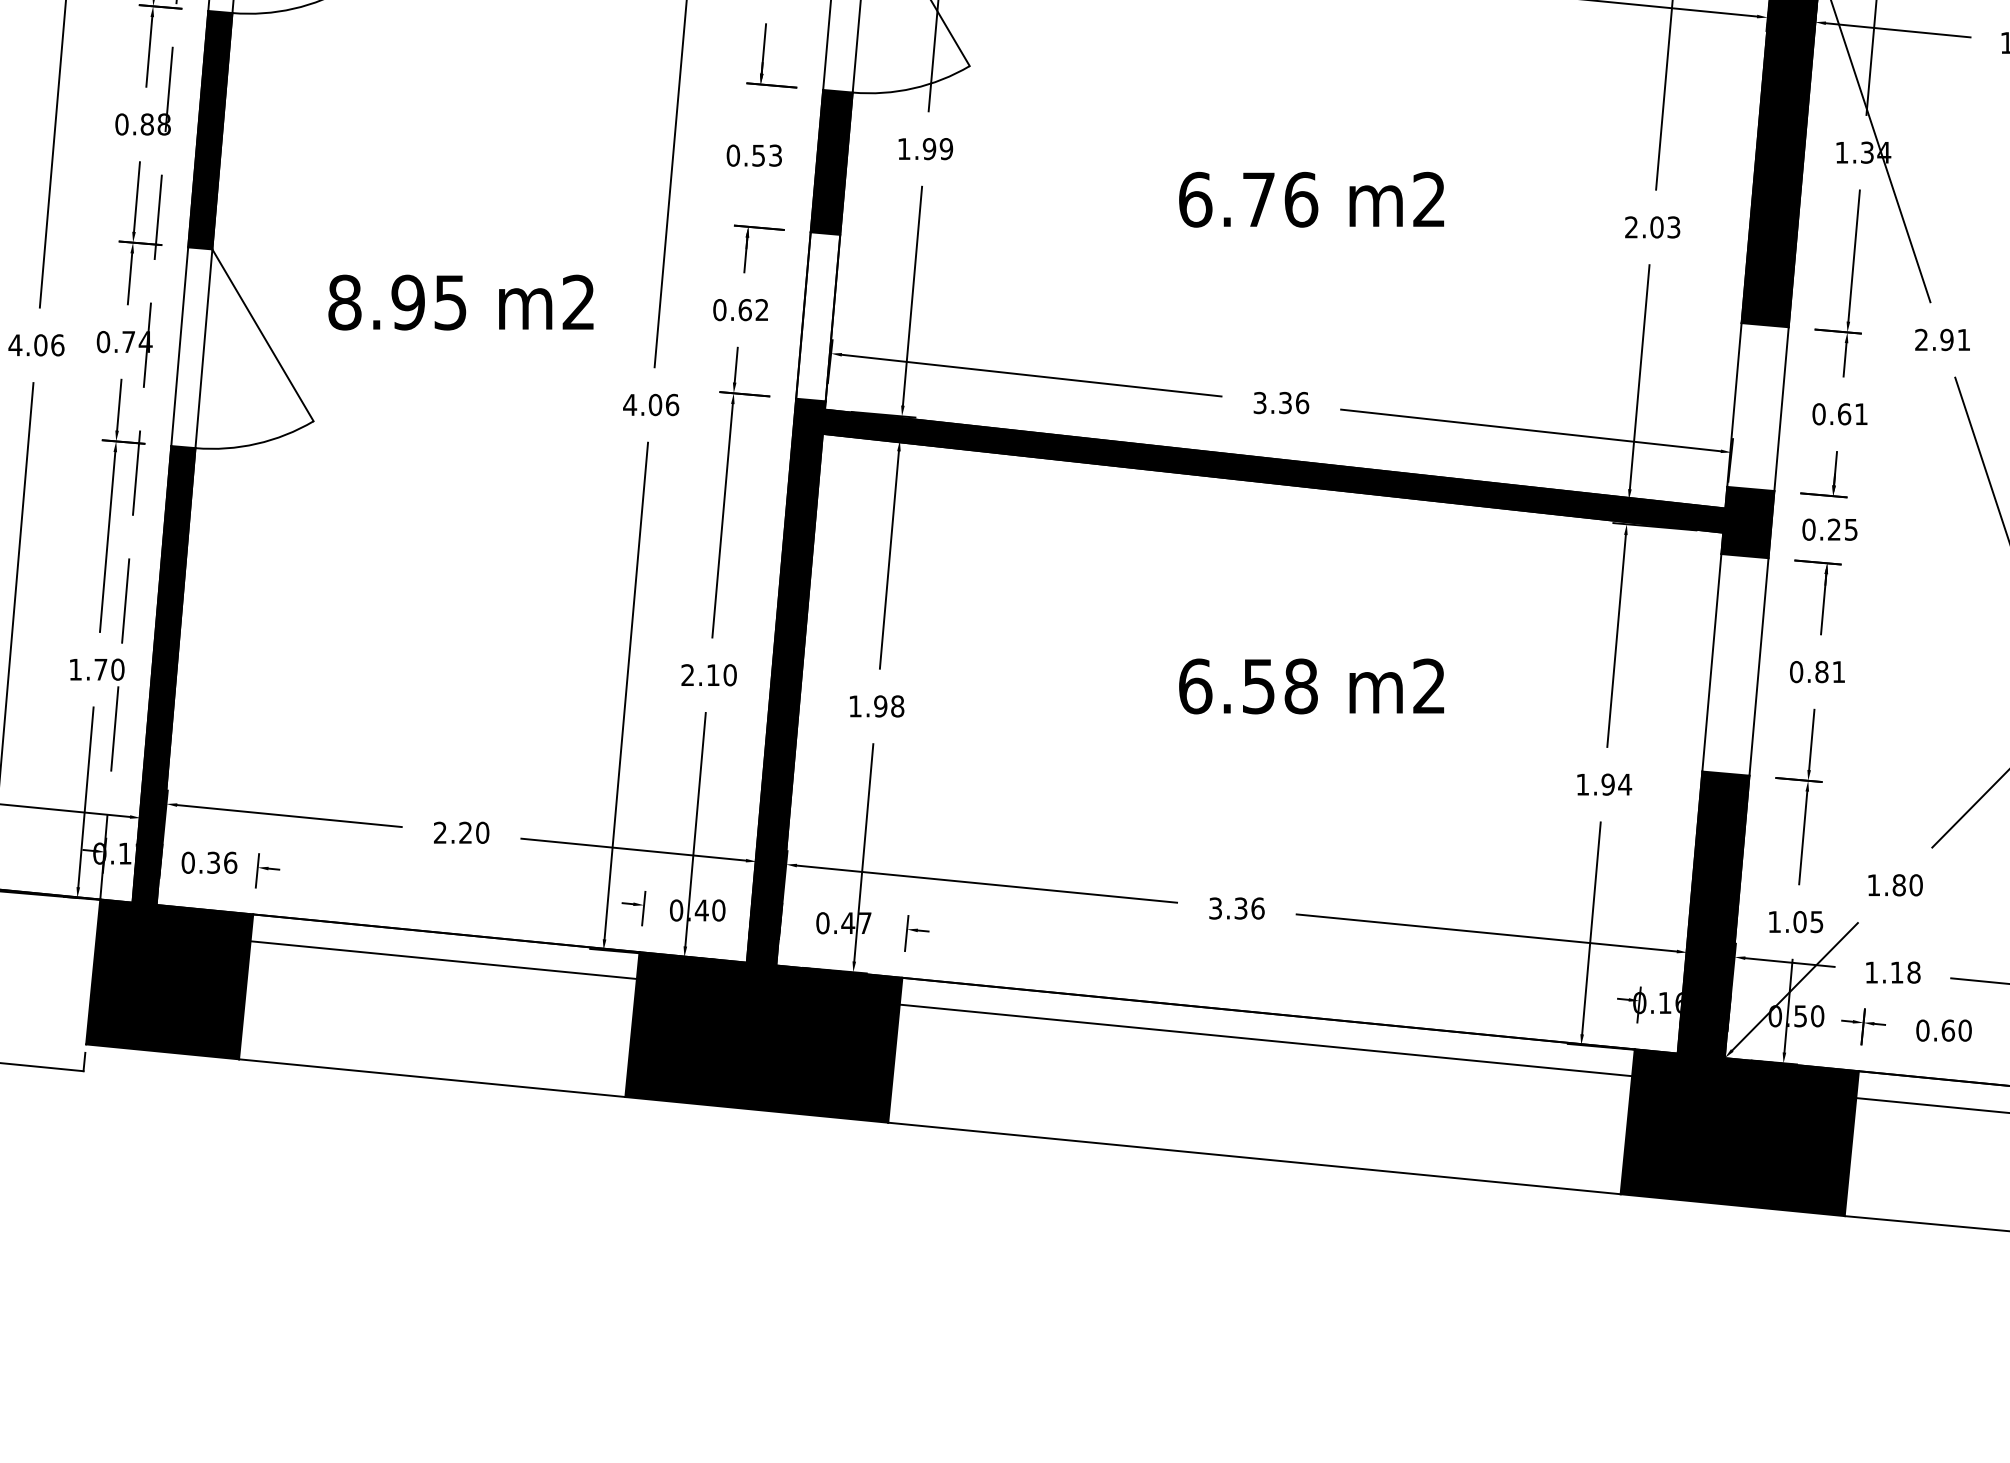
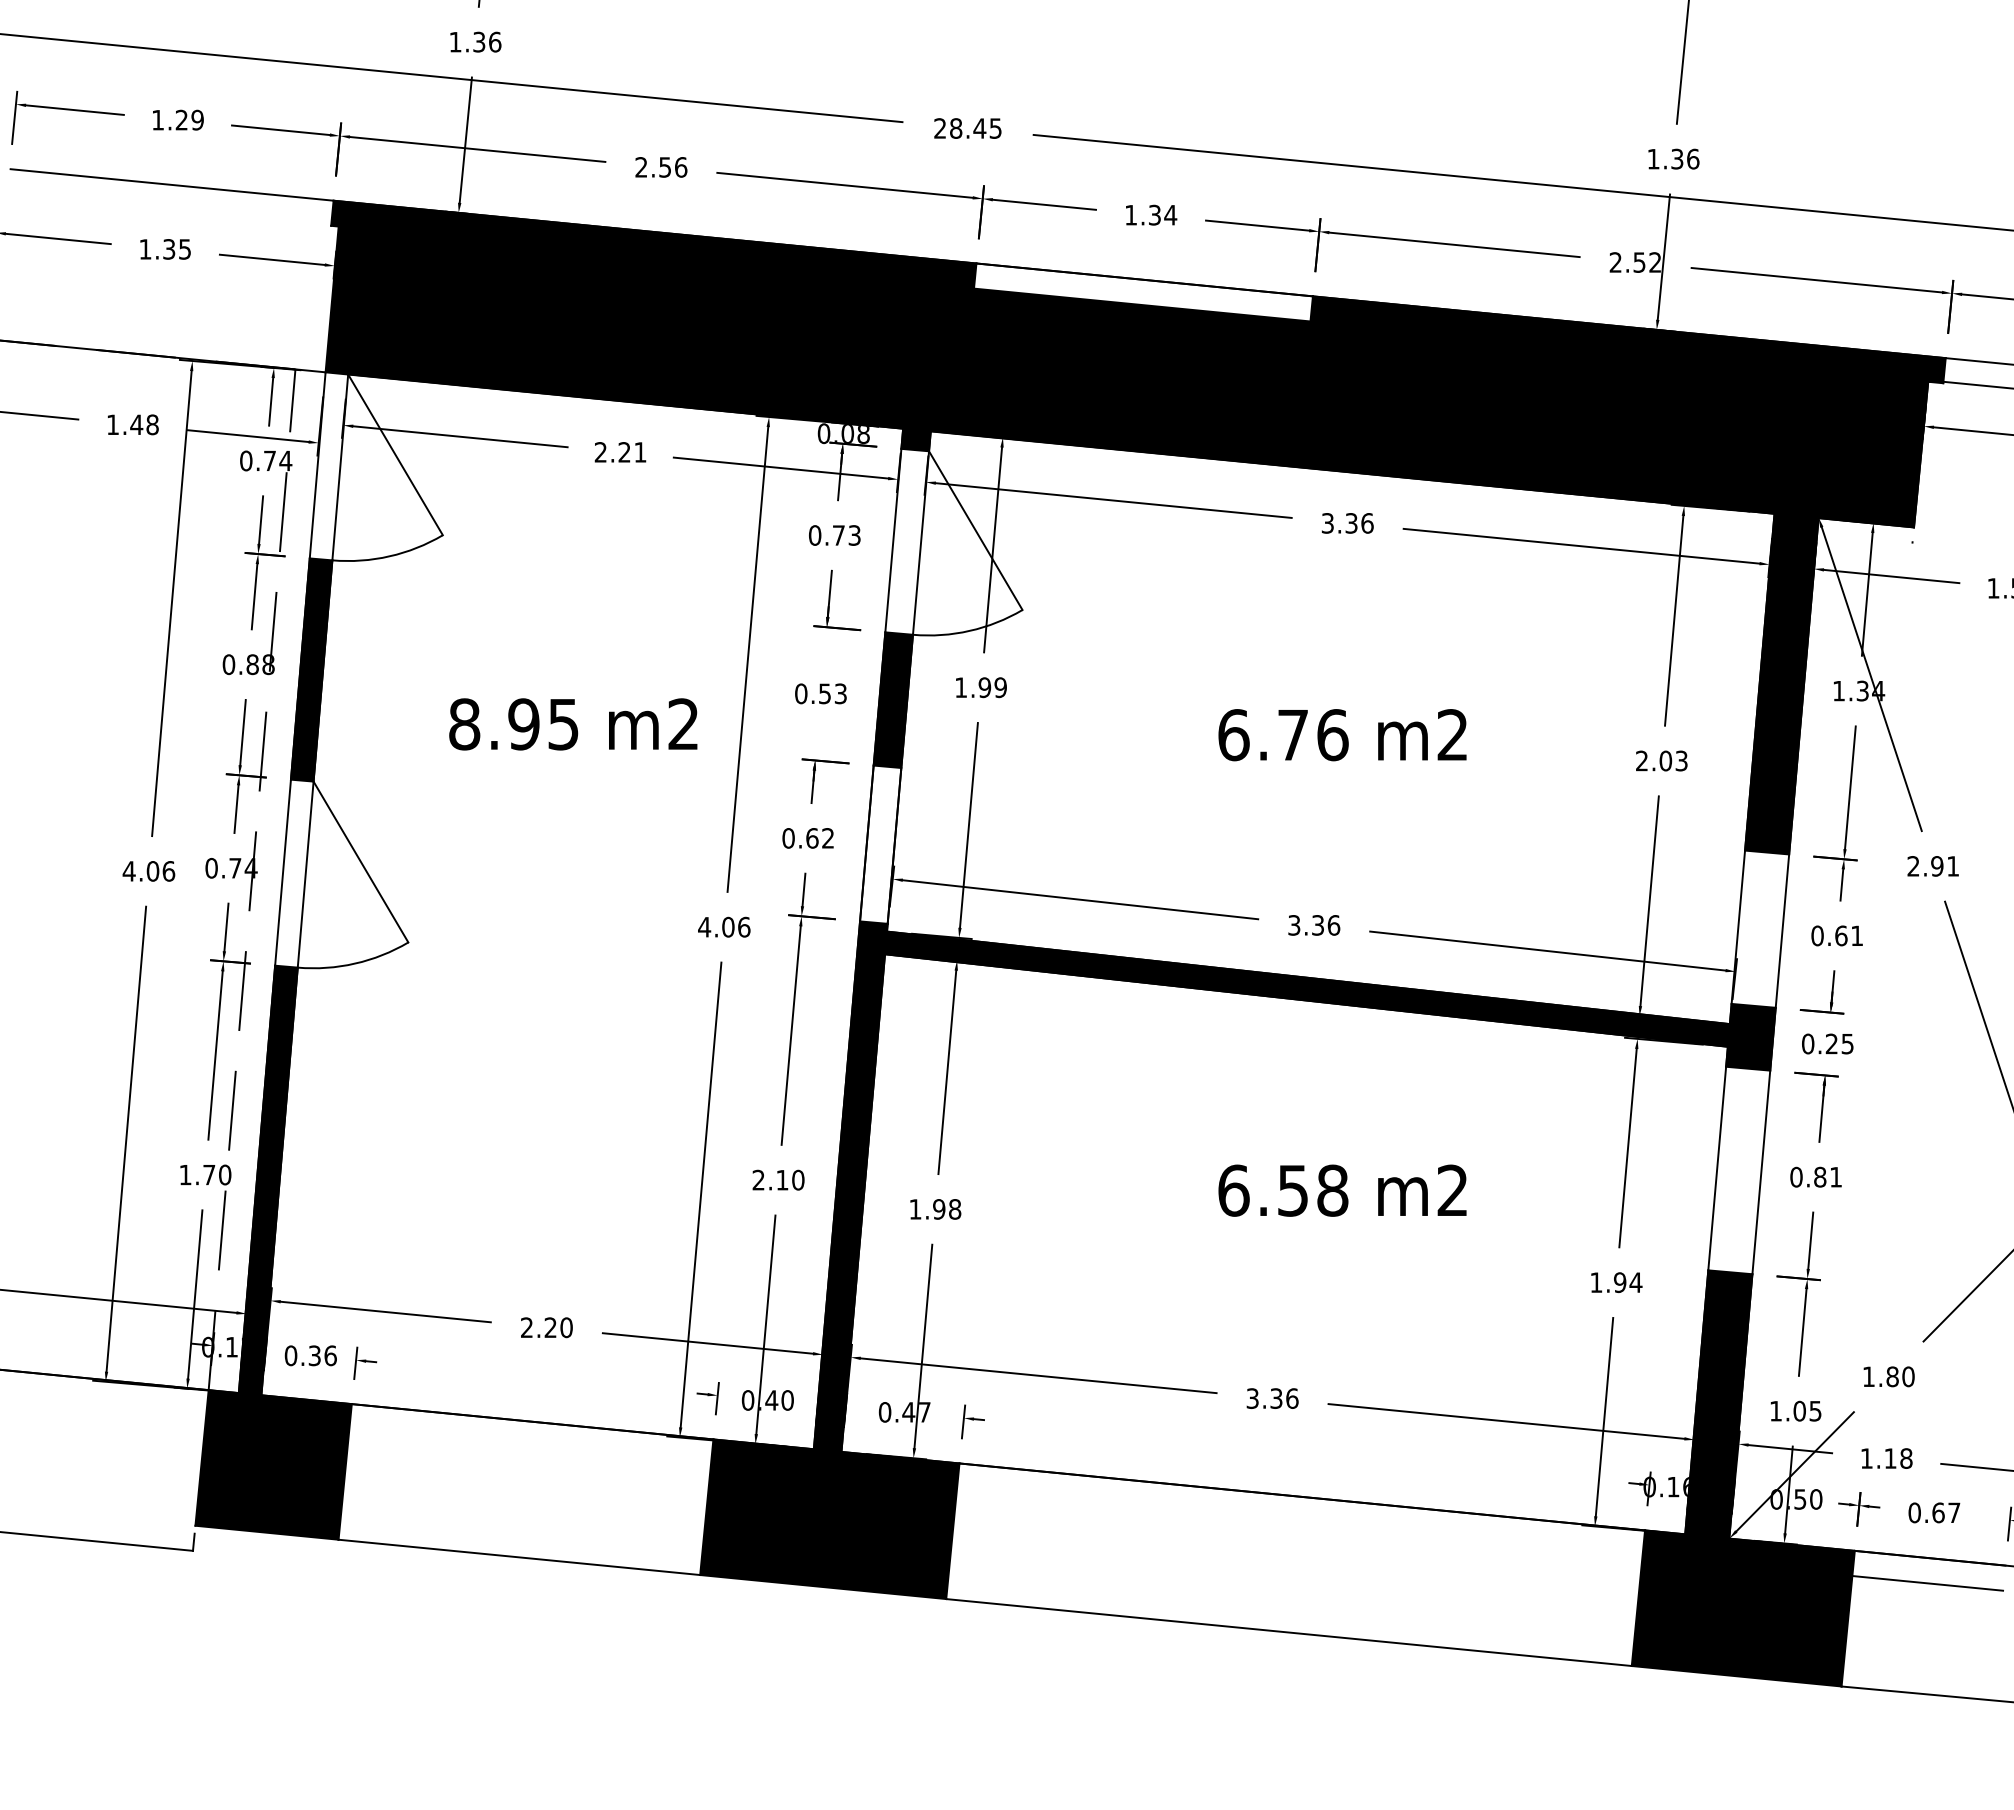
text: (461, 302) -> (573, 724), moved
line: (443, 959) -> (529, 1446), removed
text: (1965, 1030) -> (1954, 1512), 0.60 -> 0.67
line: (1265, 1039) -> (1299, 1521), removed

